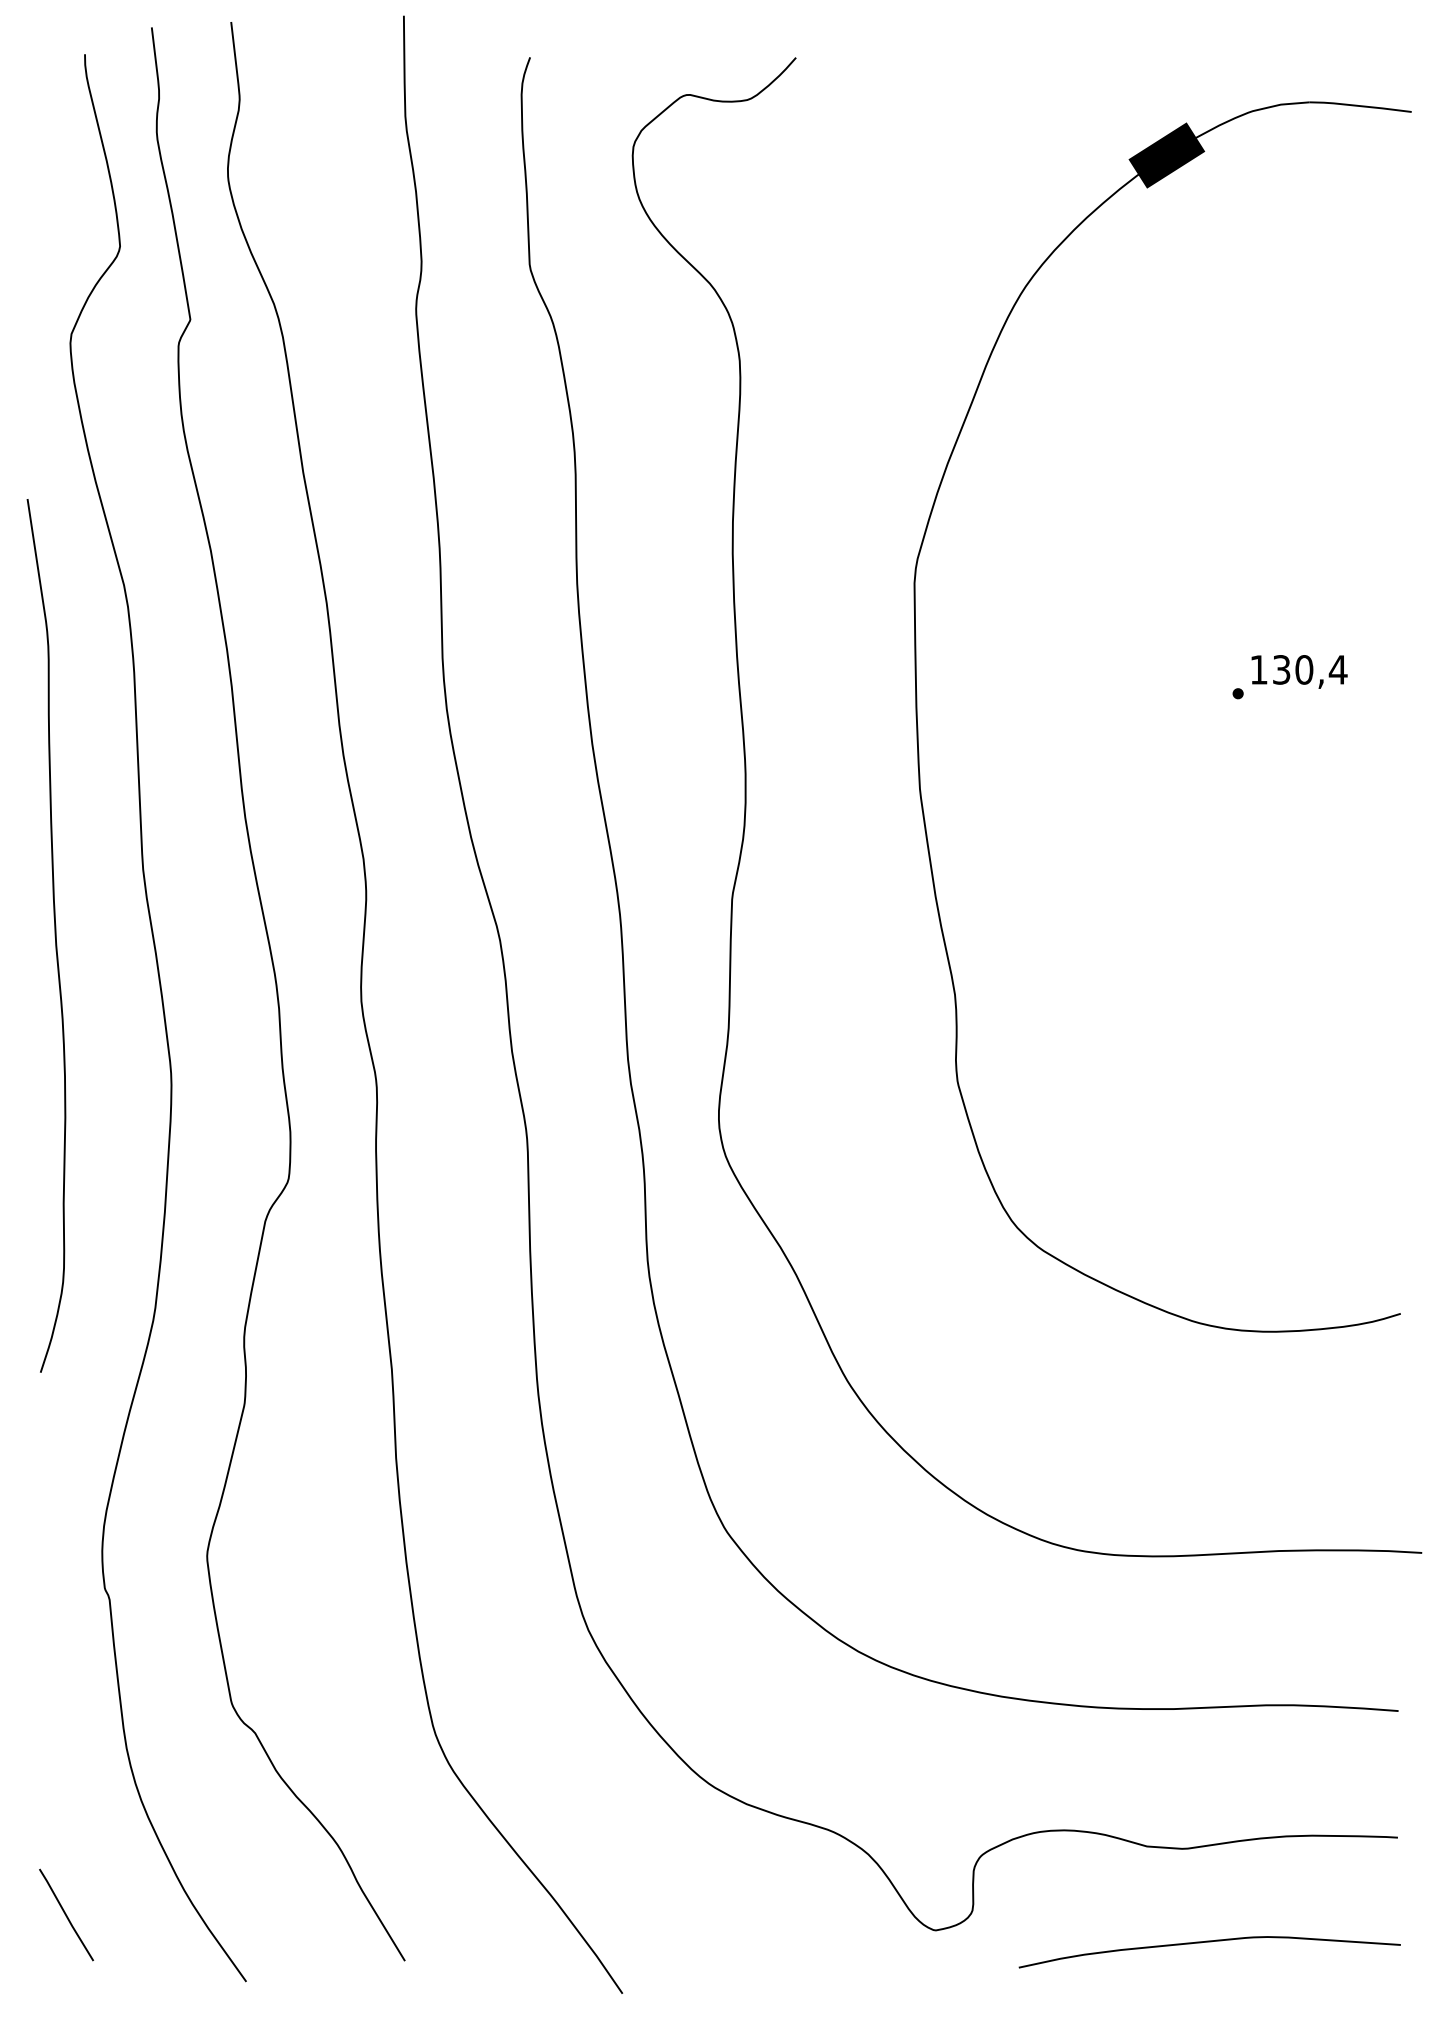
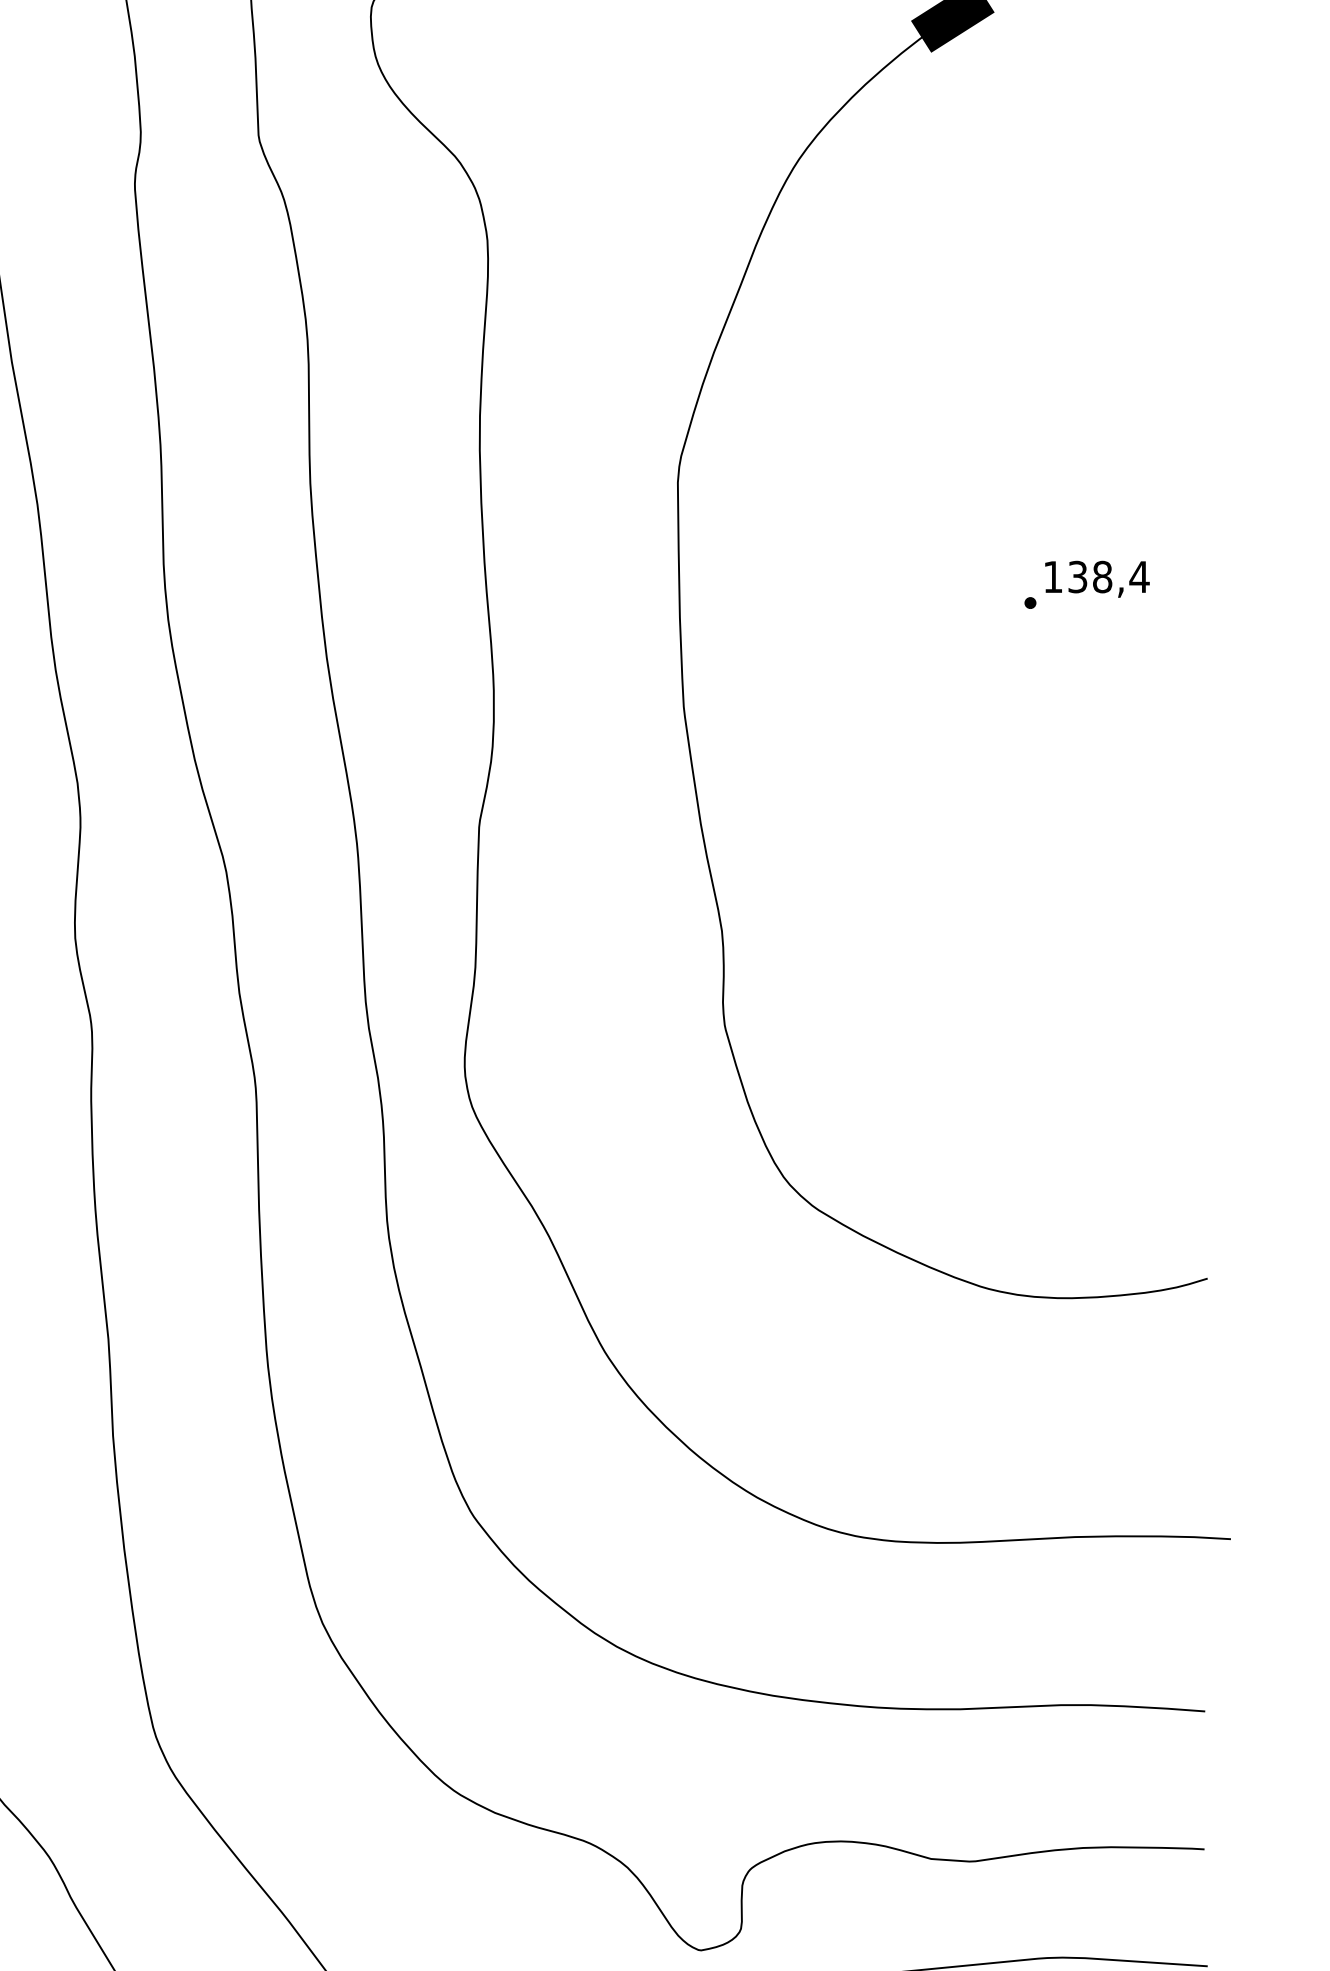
text: (1304, 669) -> (1102, 576), 130,4 -> 138,4

